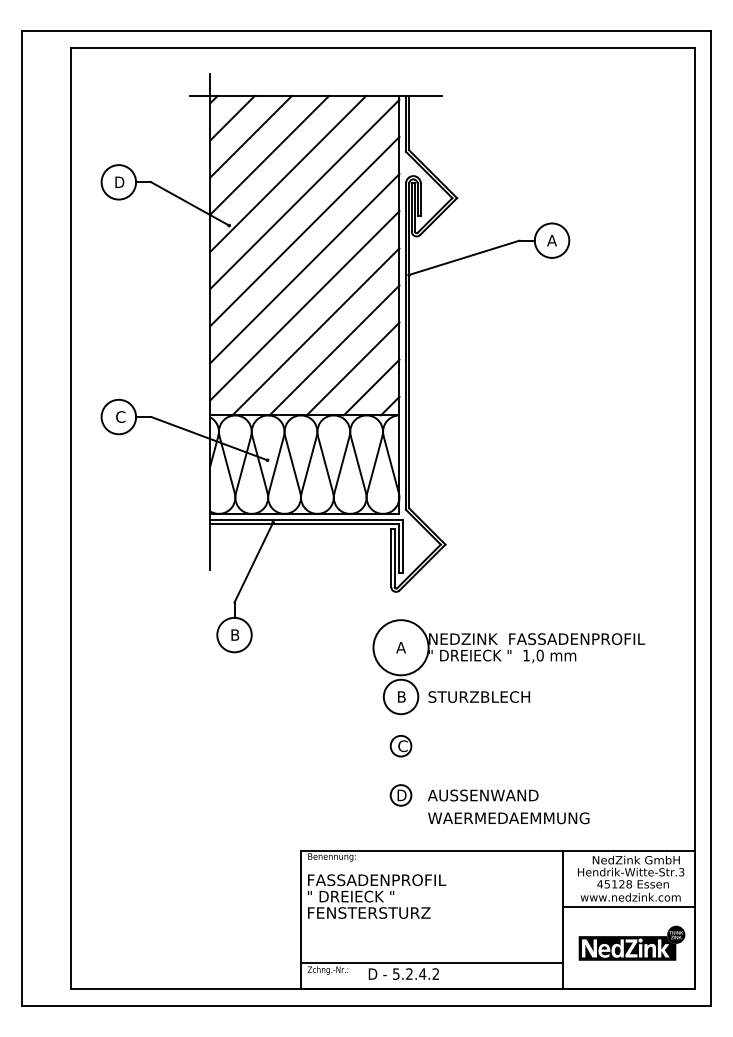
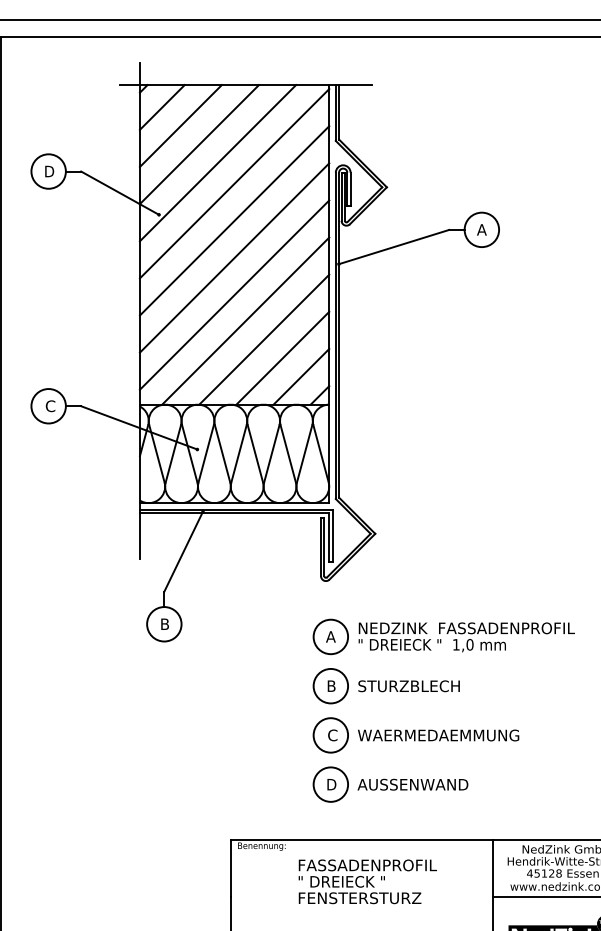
circle: (400, 647) -> (330, 636), size x0.62
circle: (400, 745) -> (330, 734), size x1.67
circle: (400, 795) -> (330, 784), size x1.67
text: (508, 818) -> (438, 735), moved
text: (377, 896) -> (368, 881), moved

